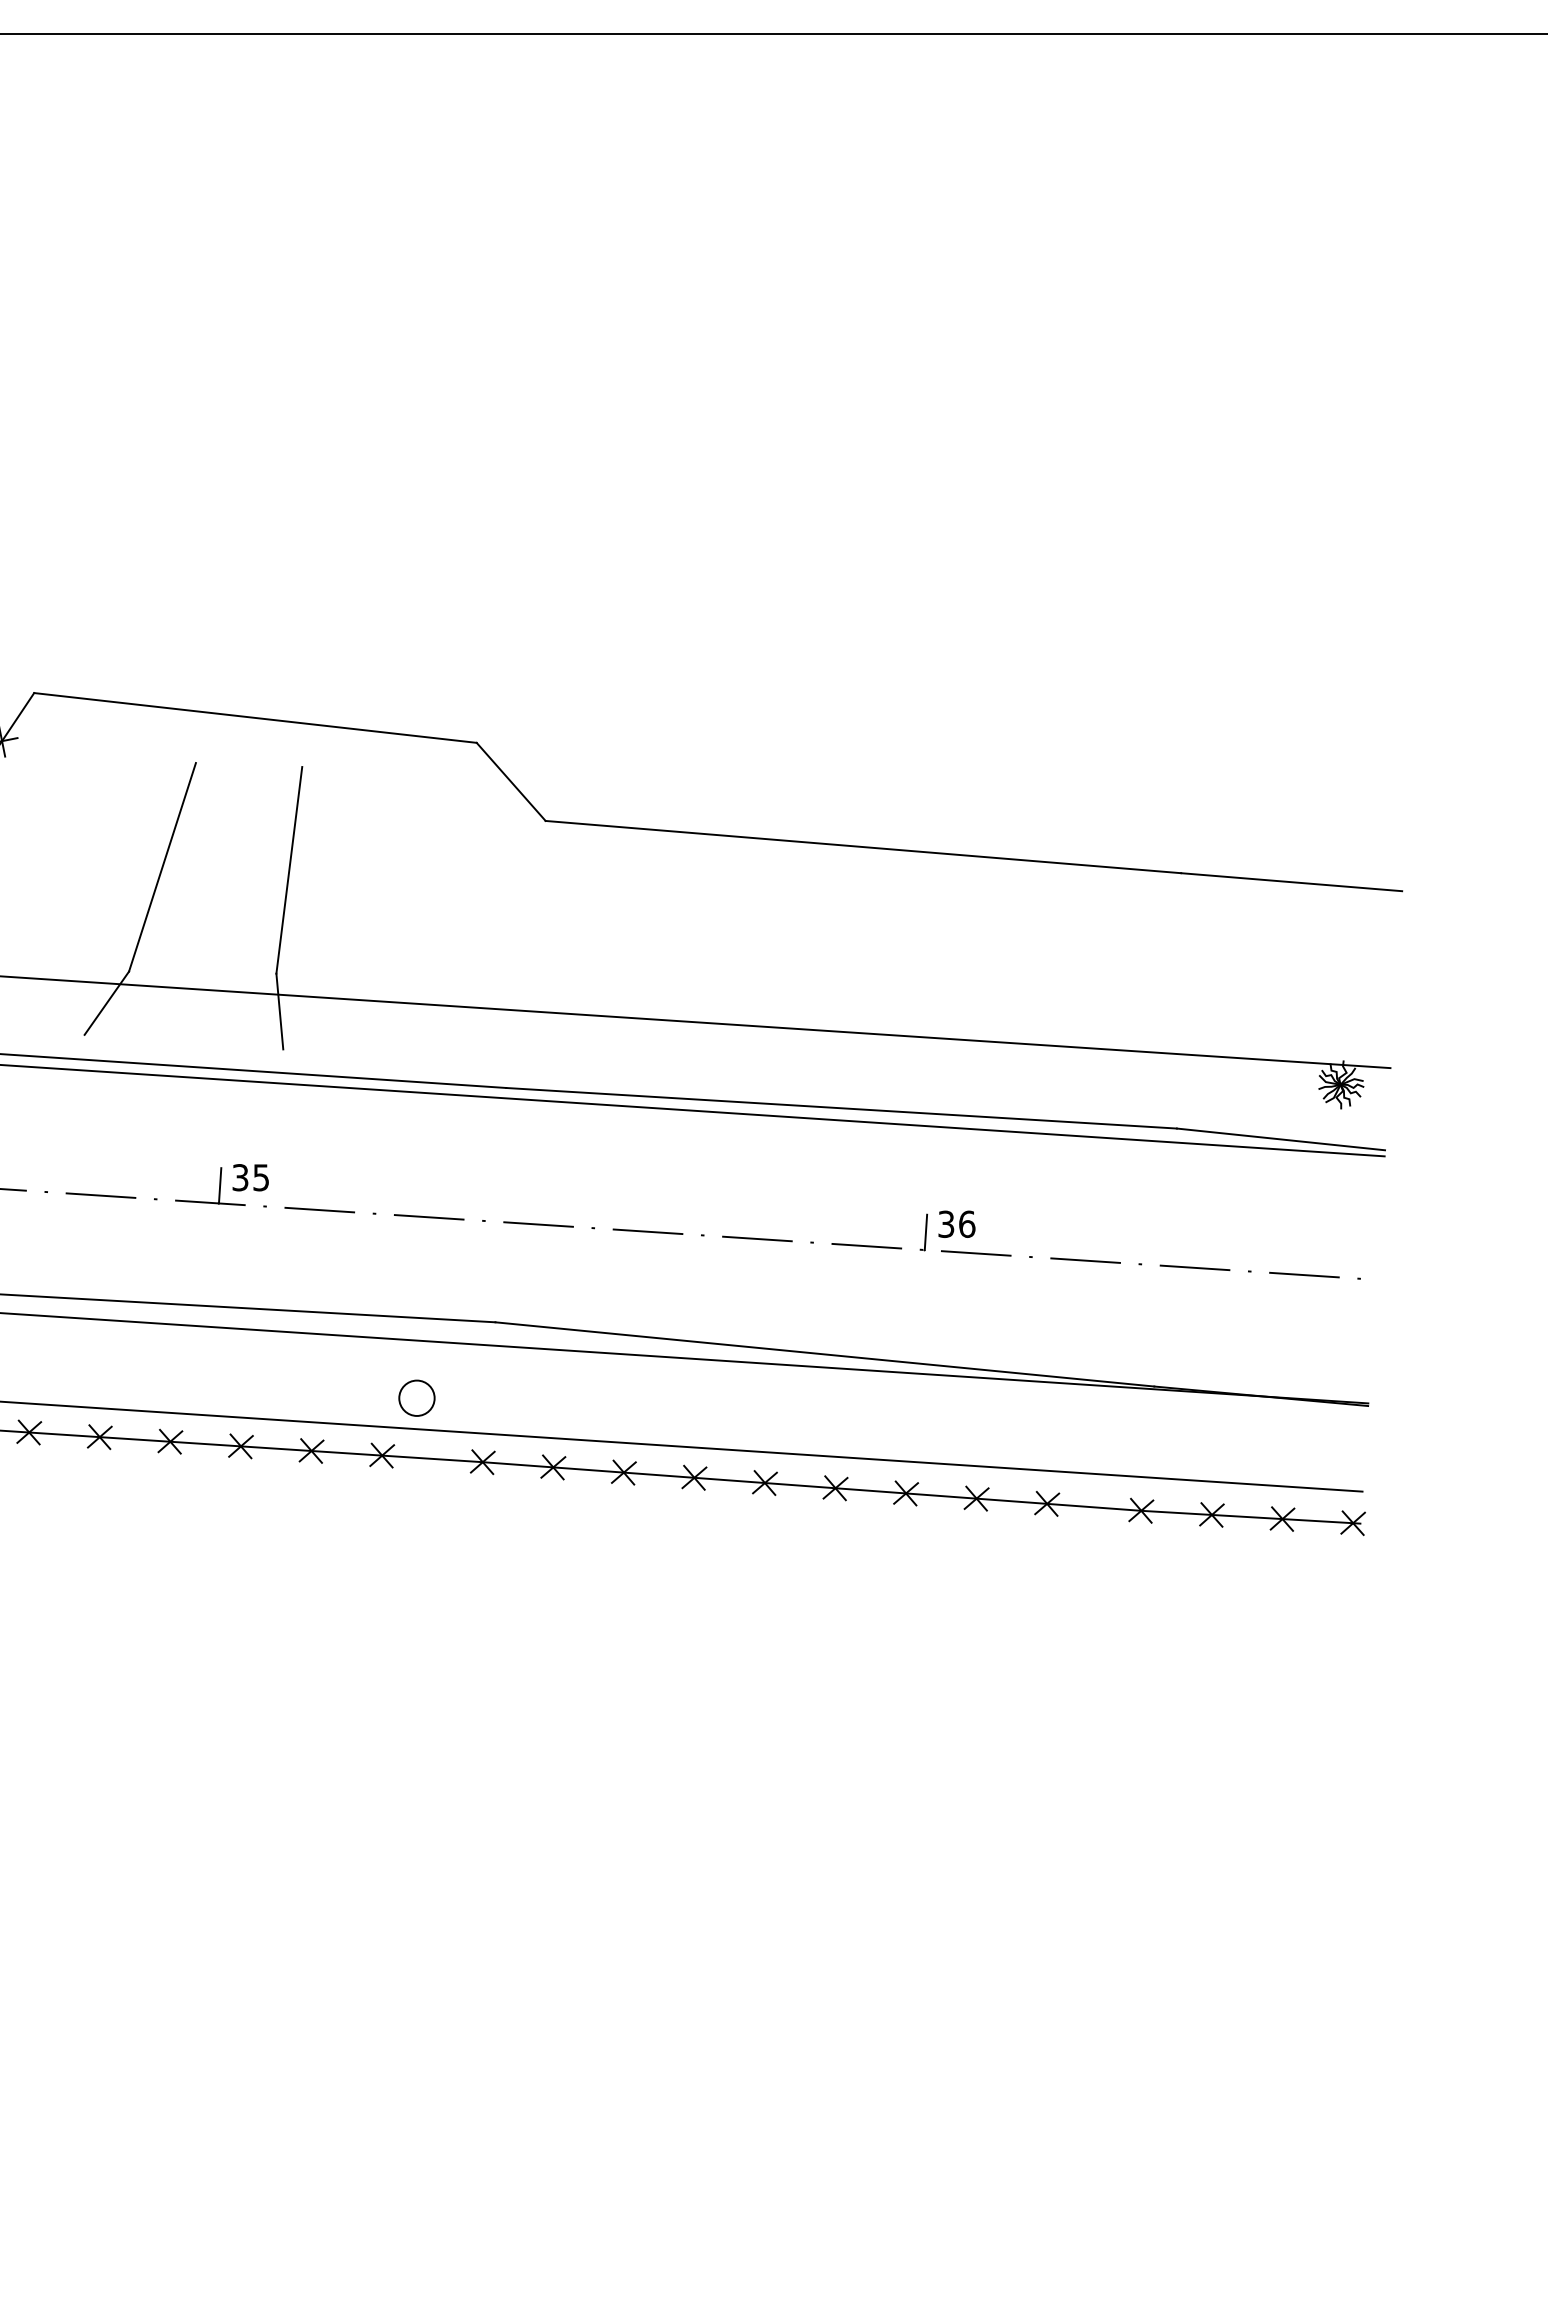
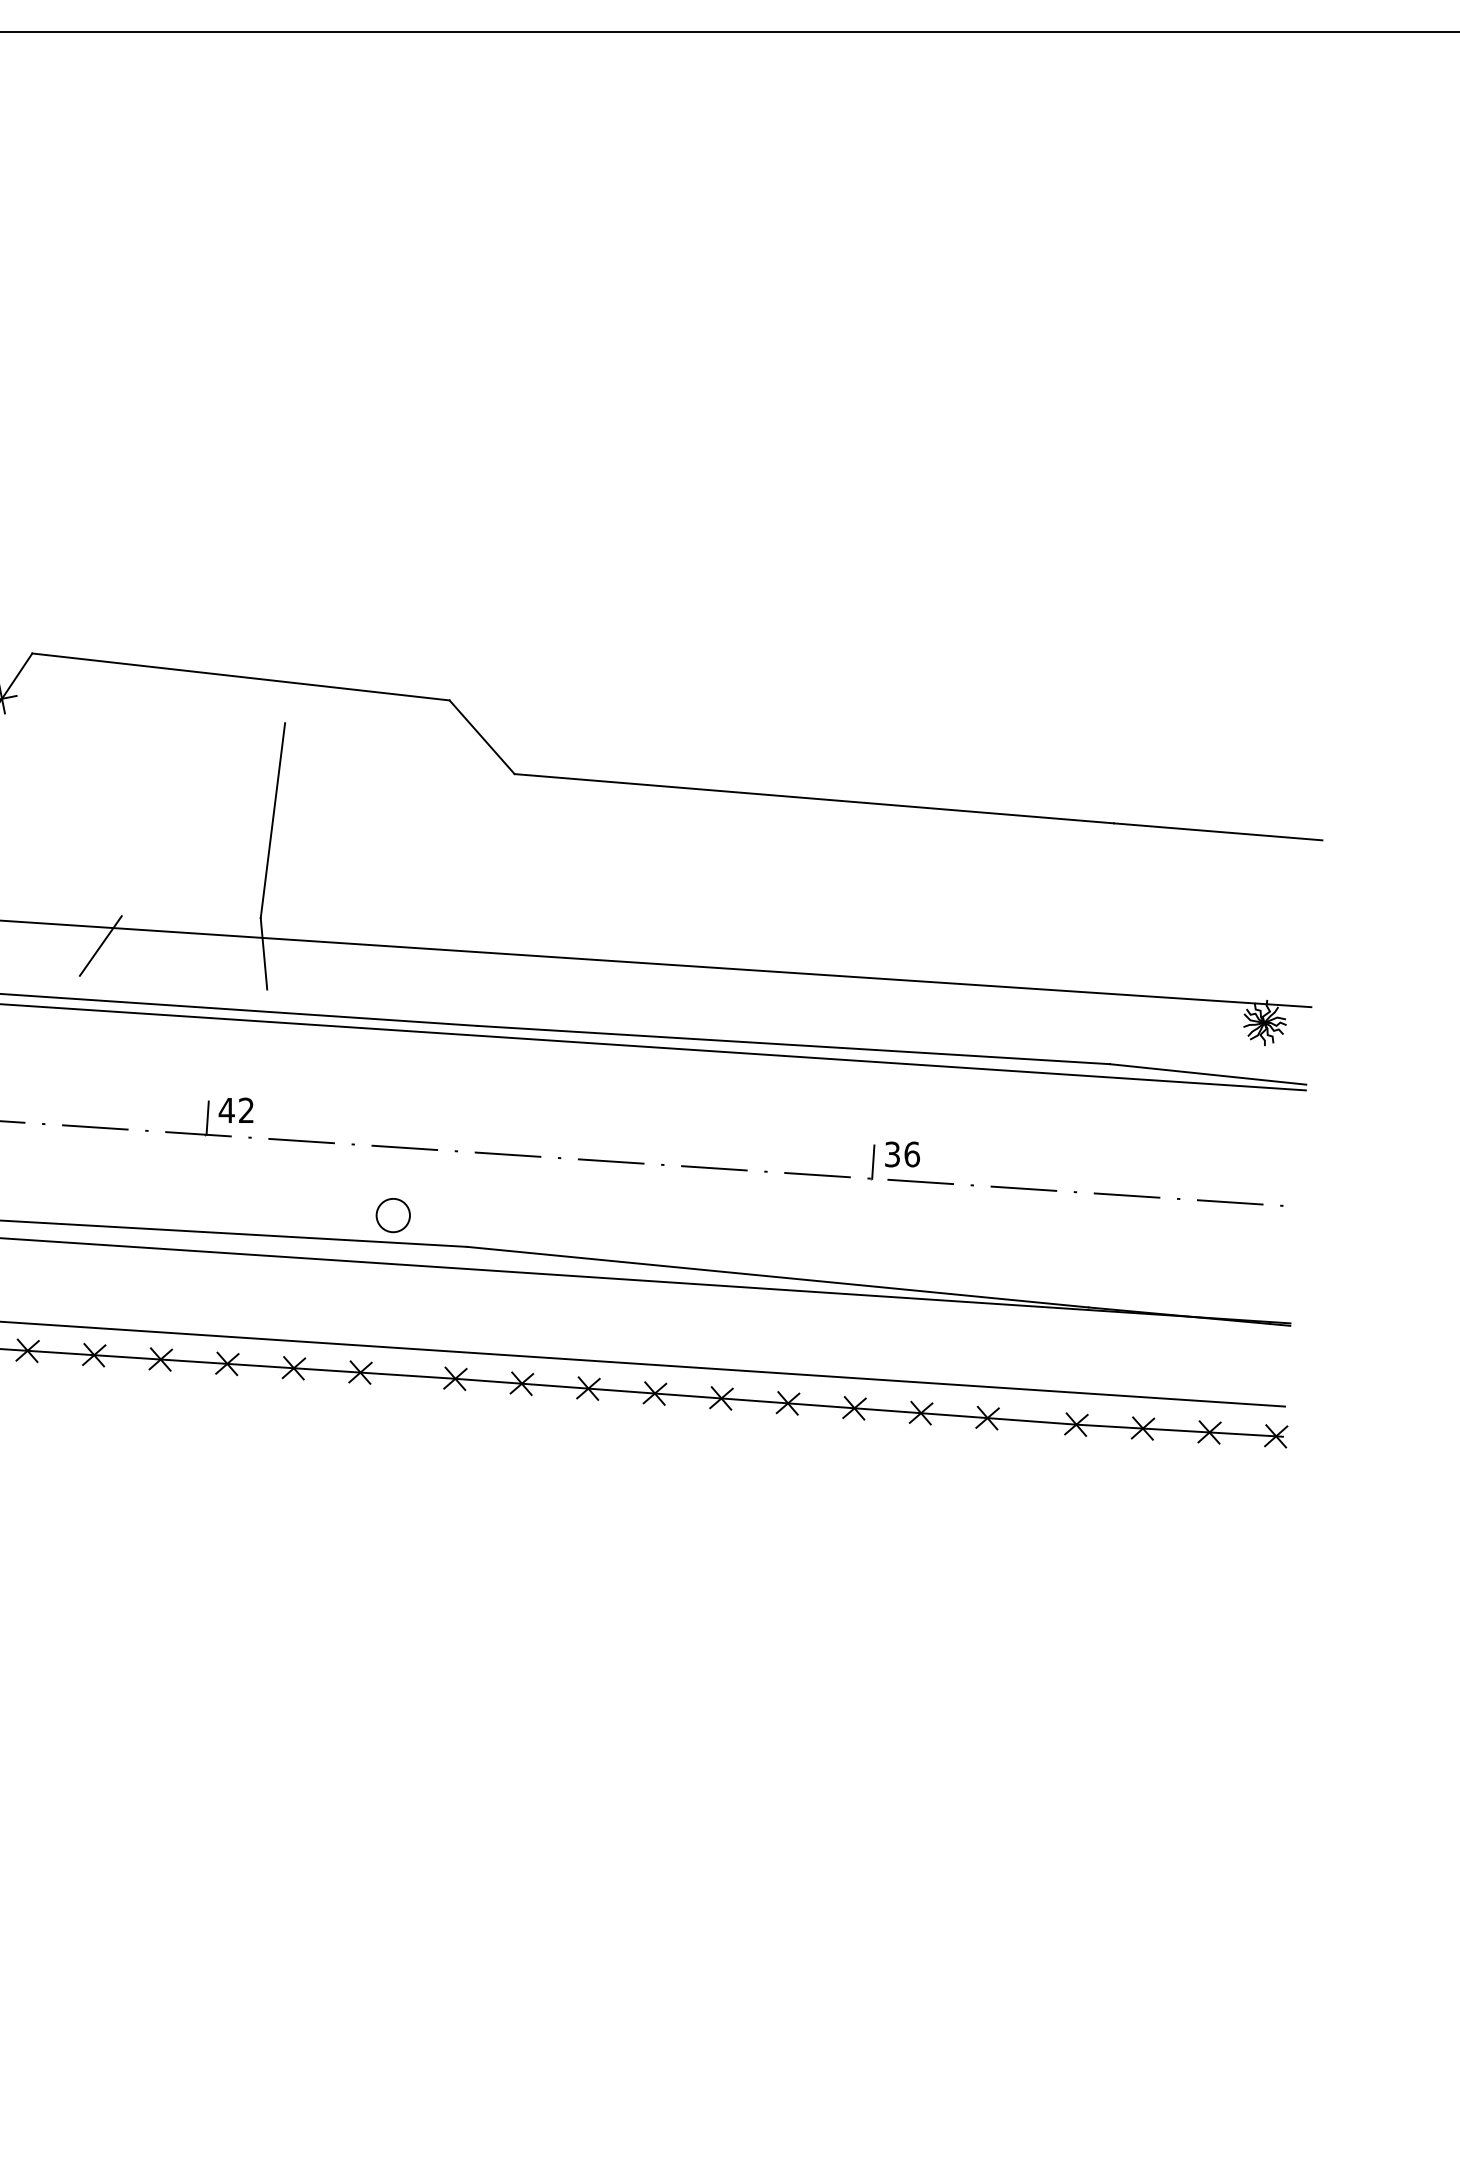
line: (161, 866) -> (152, 817), removed
text: (249, 1177) -> (235, 1110), 35 -> 42
part: (416, 1398) -> (392, 1215), moved

